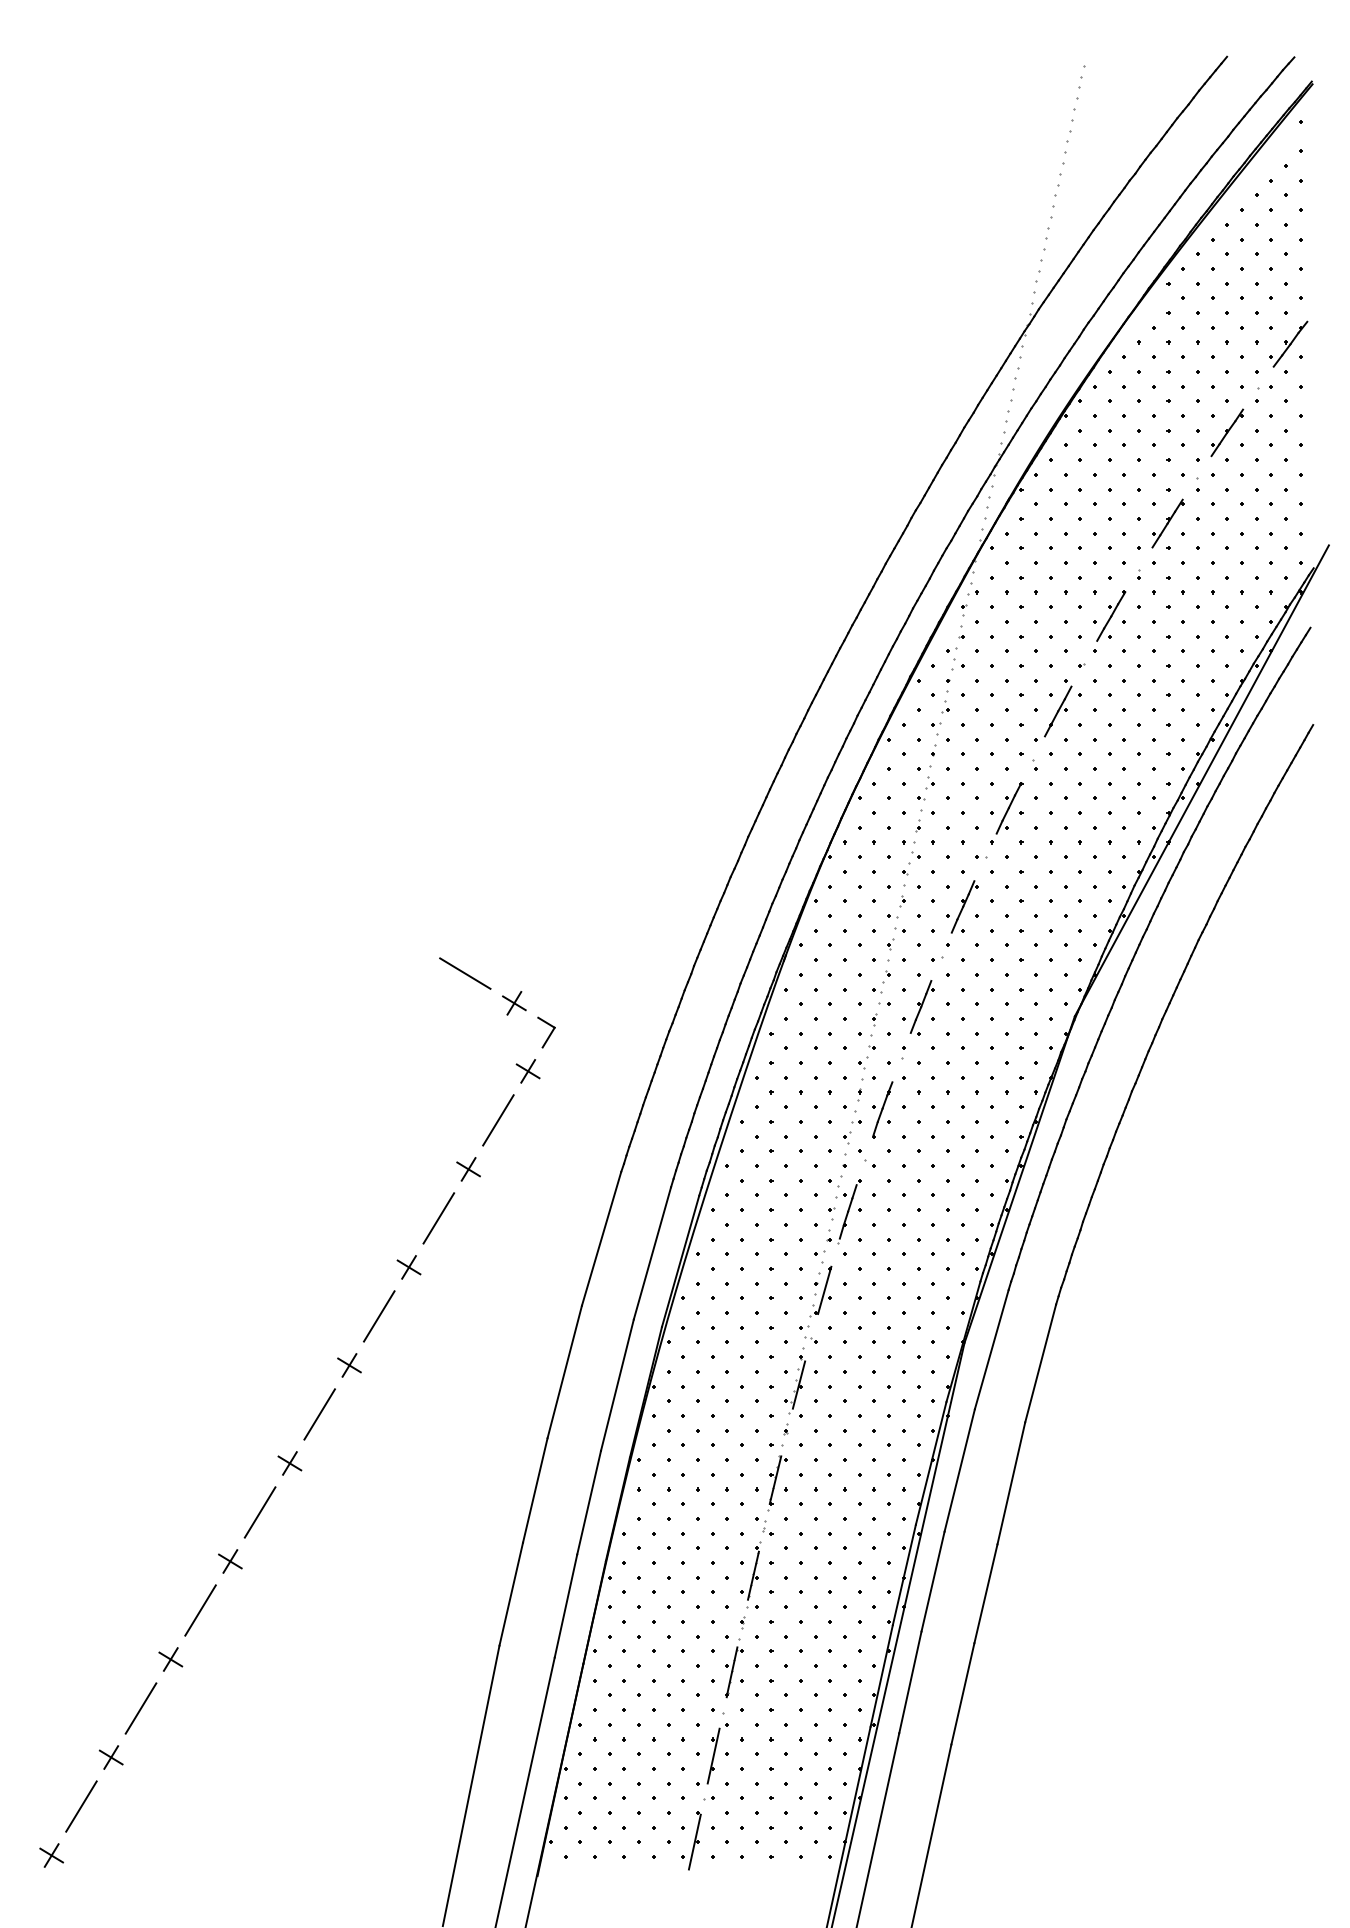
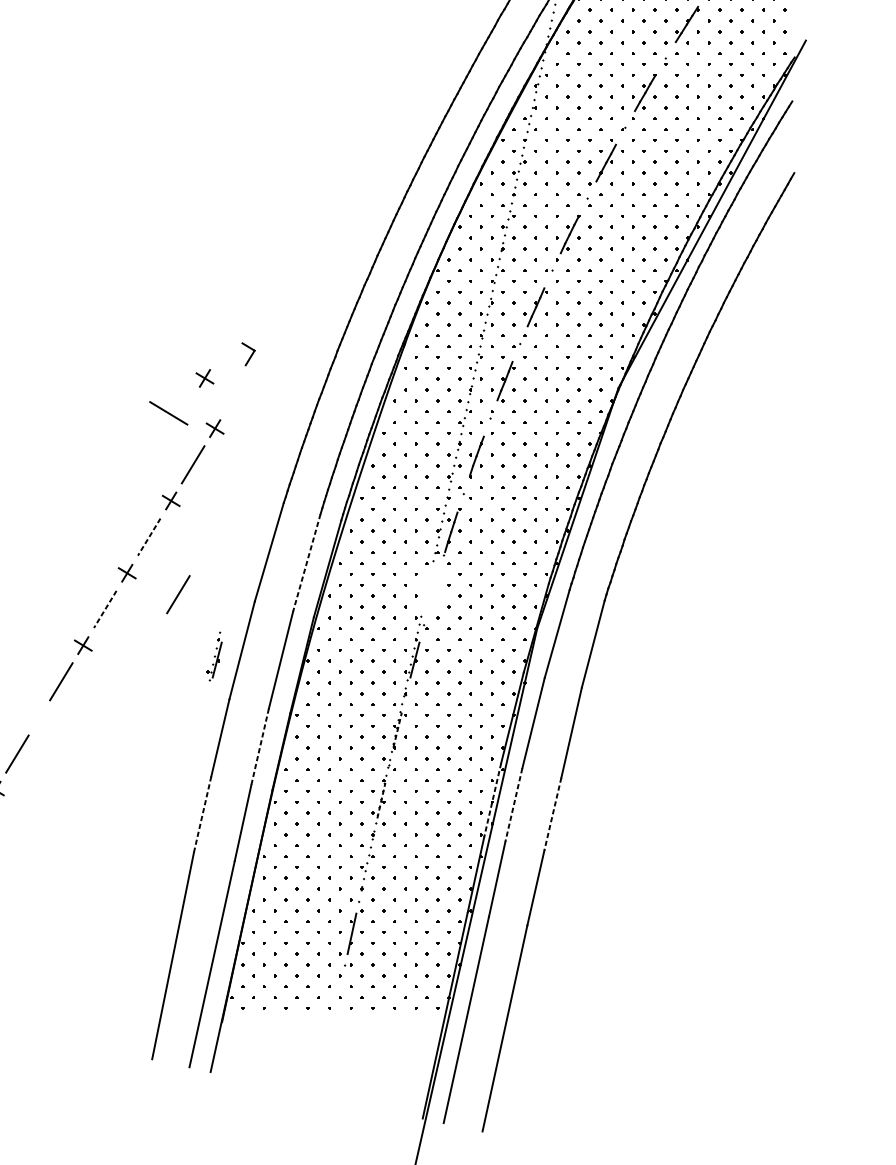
line: (465, 973) -> (168, 413), moved
part: (546, 1032) -> (248, 354), moved
line: (438, 1218) -> (148, 537), solid -> dashed
line: (652, 1253) -> (306, 563), solid -> dashed
part: (820, 1289) -> (430, 589), removed
line: (478, 1296) -> (178, 594), added
line: (379, 1316) -> (105, 609), solid -> dashed
part: (526, 1380) -> (213, 656), added
part: (289, 1463) -> (39, 717), removed
line: (775, 1479) -> (397, 729), solid -> dashed
line: (589, 1503) -> (260, 747), solid -> dashed
line: (753, 1575) -> (381, 800), solid -> dashed
line: (904, 1575) -> (492, 800), solid -> dashed
line: (932, 1582) -> (513, 805), solid -> dashed
line: (985, 1593) -> (552, 813), solid -> dashed
line: (511, 1594) -> (202, 814), solid -> dashed
line: (732, 1671) -> (365, 871), removed
line: (694, 1841) -> (337, 996), removed

